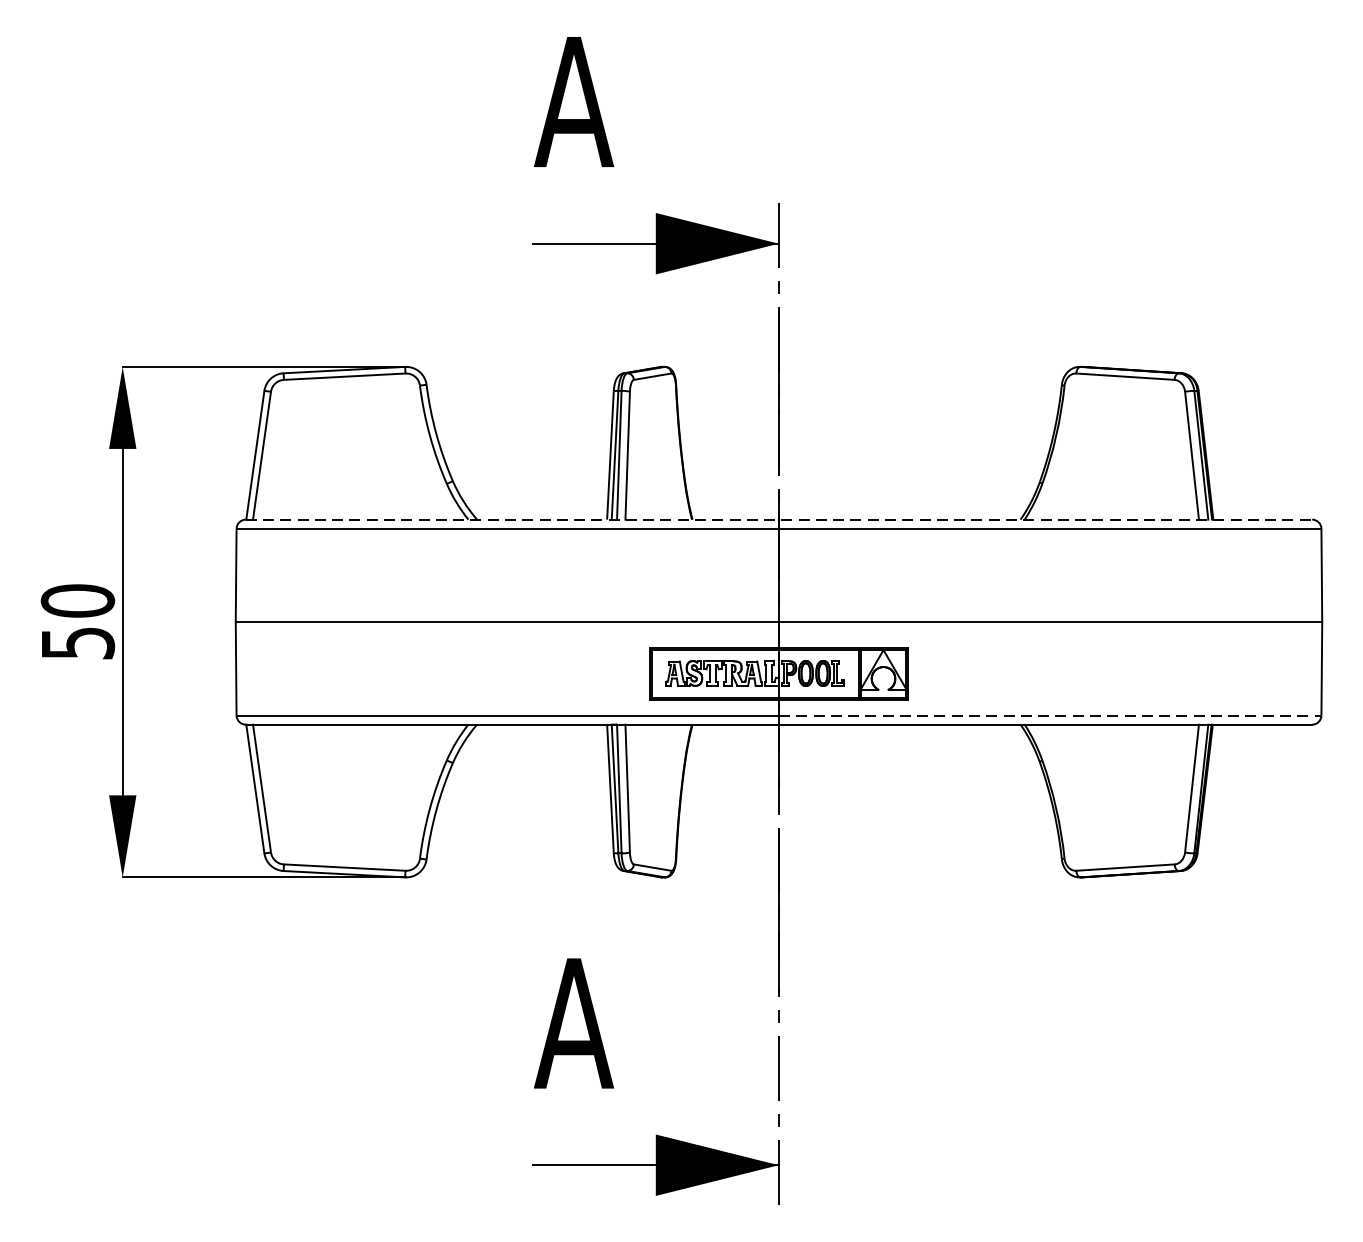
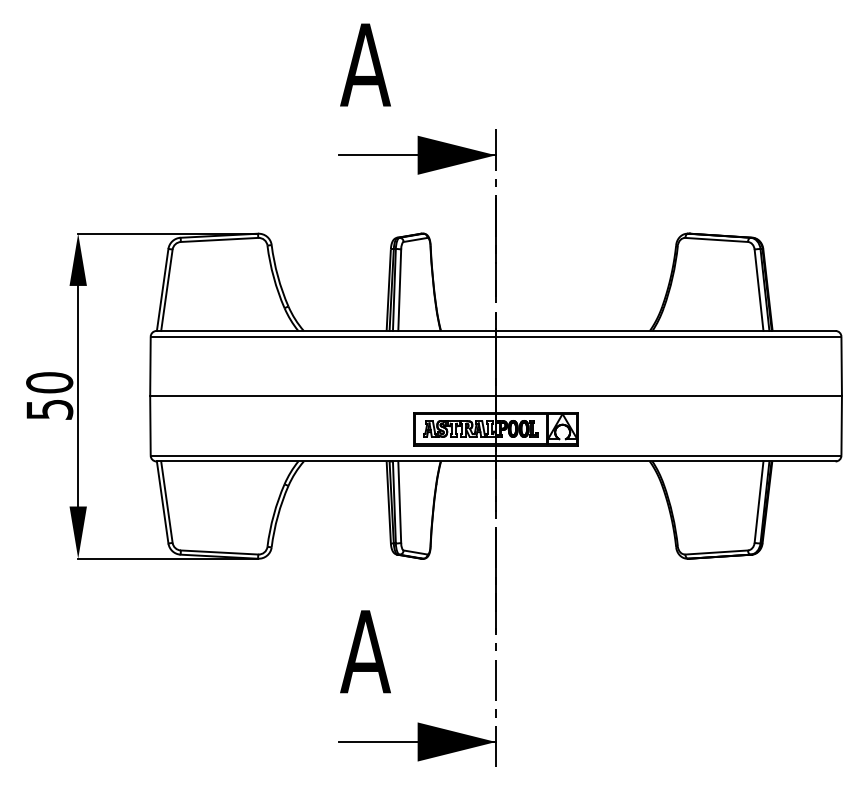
line: (779, 518) -> (496, 330), dashed -> solid
line: (1049, 715) -> (668, 455), dashed -> solid

